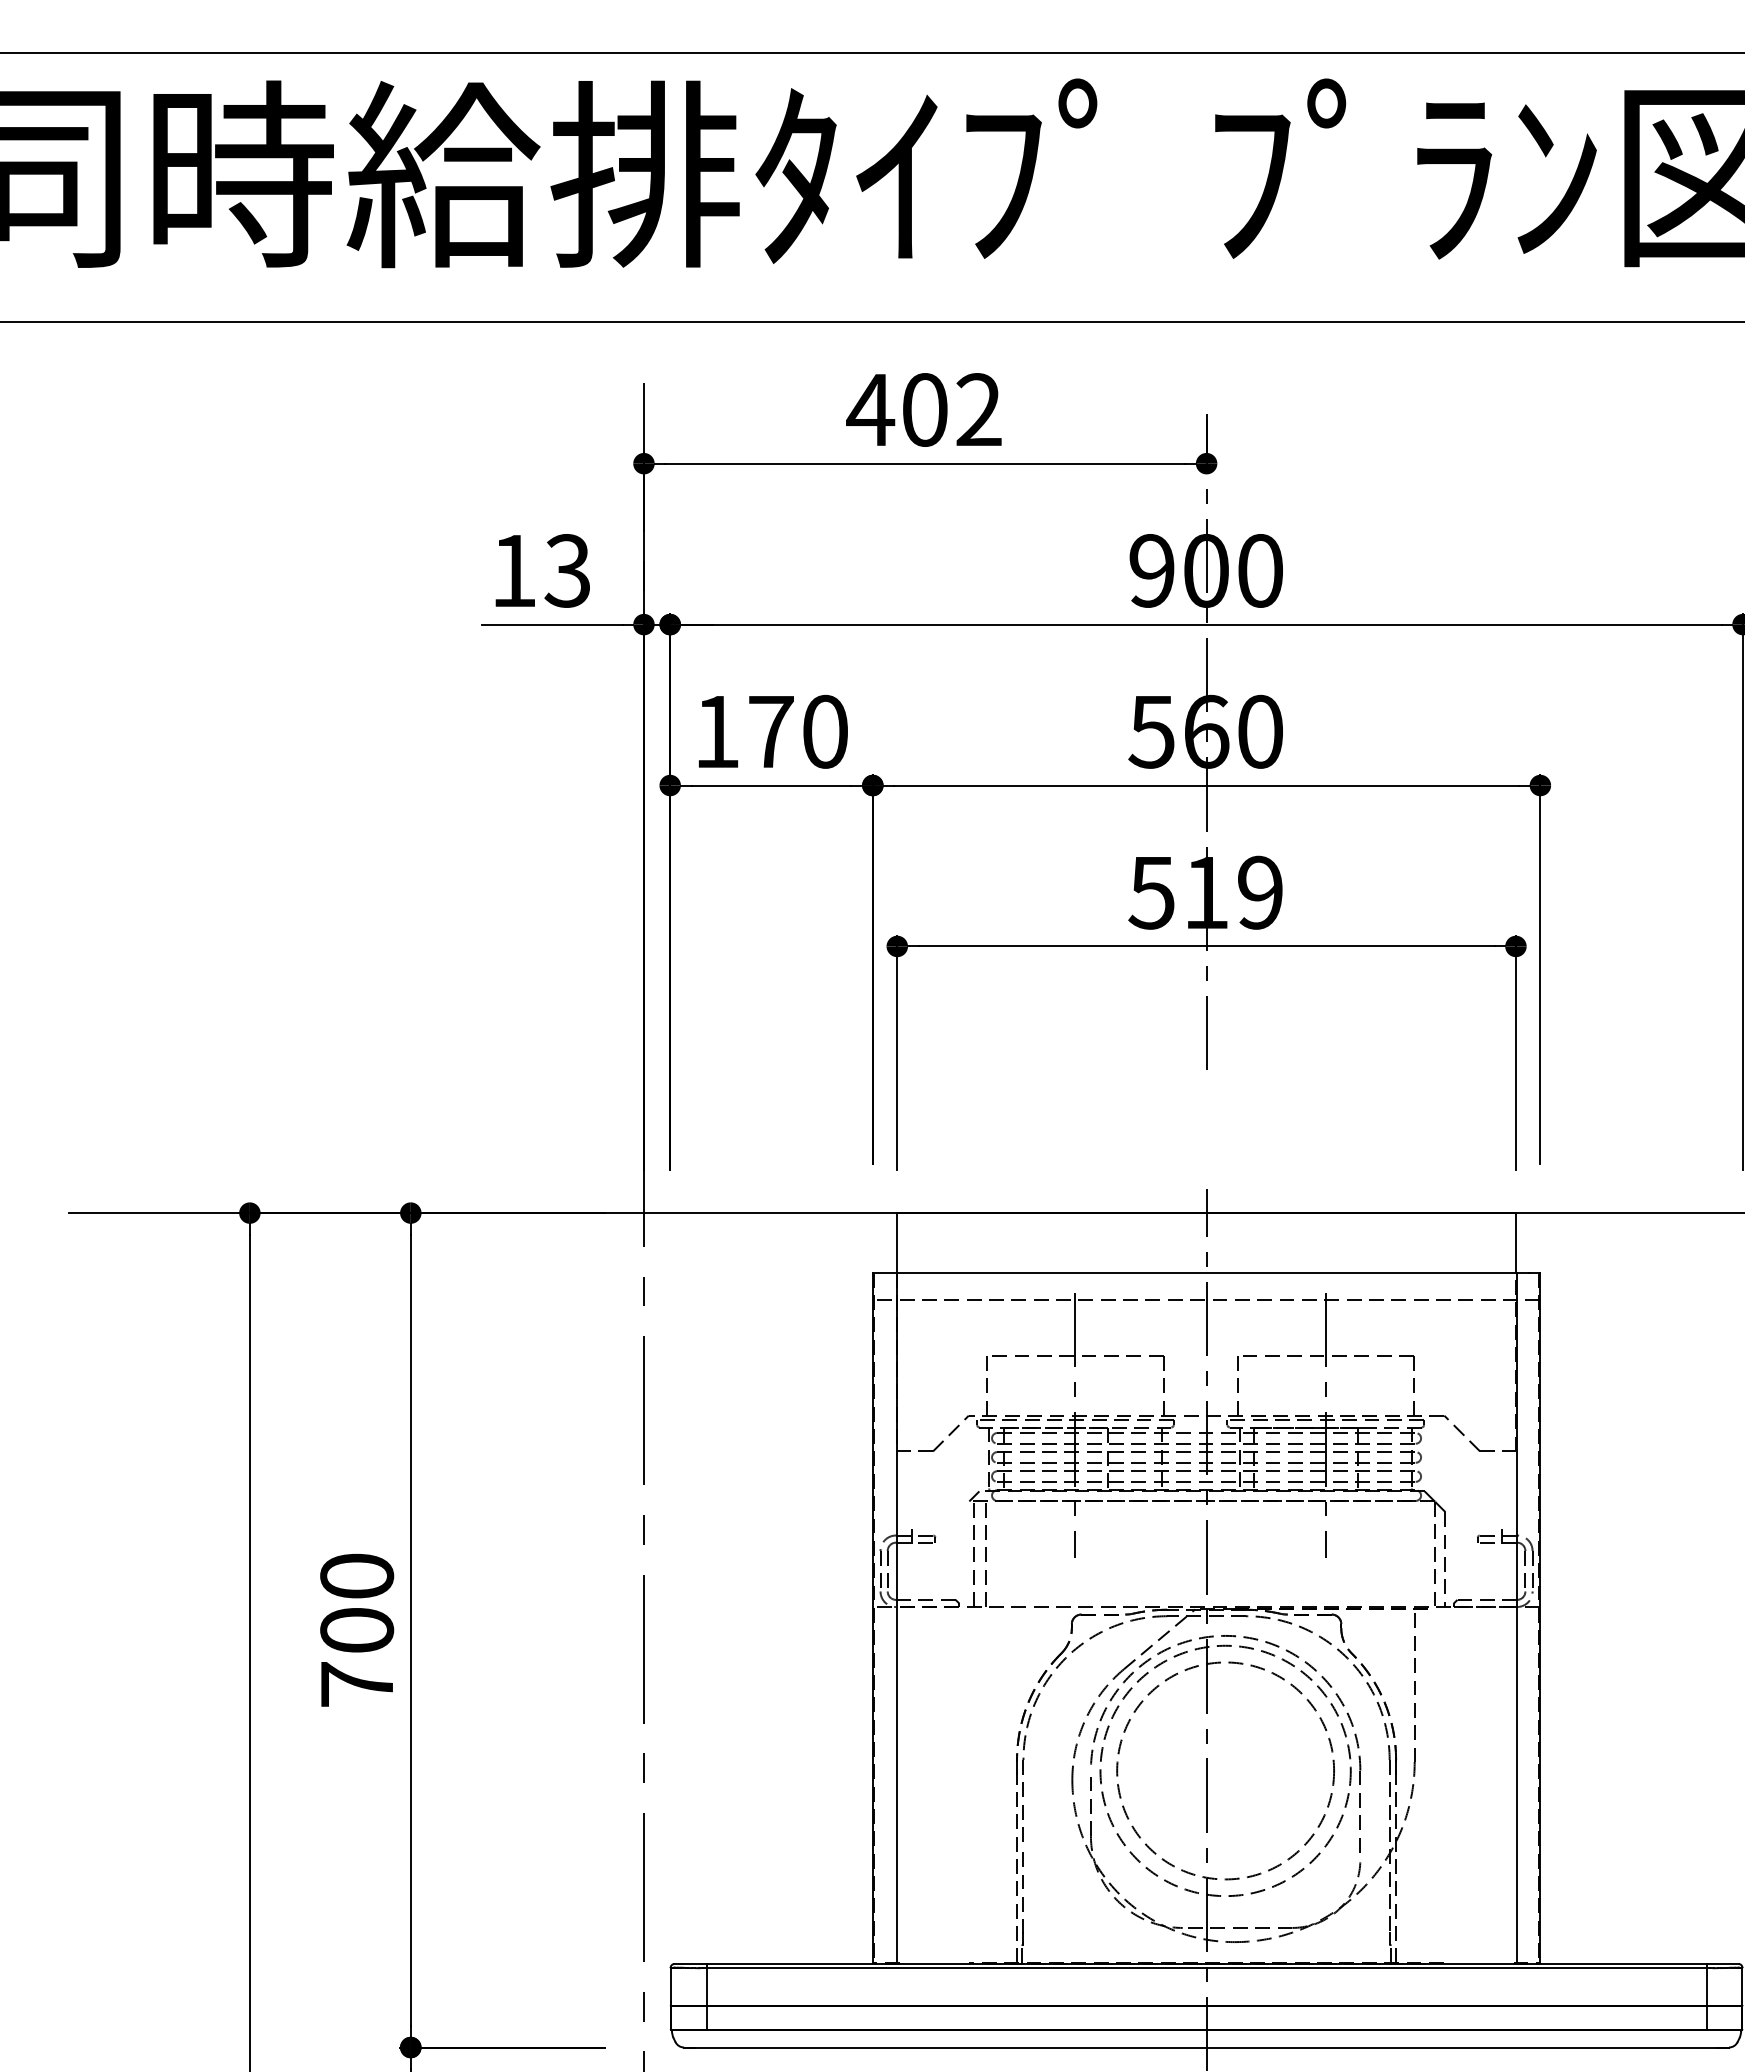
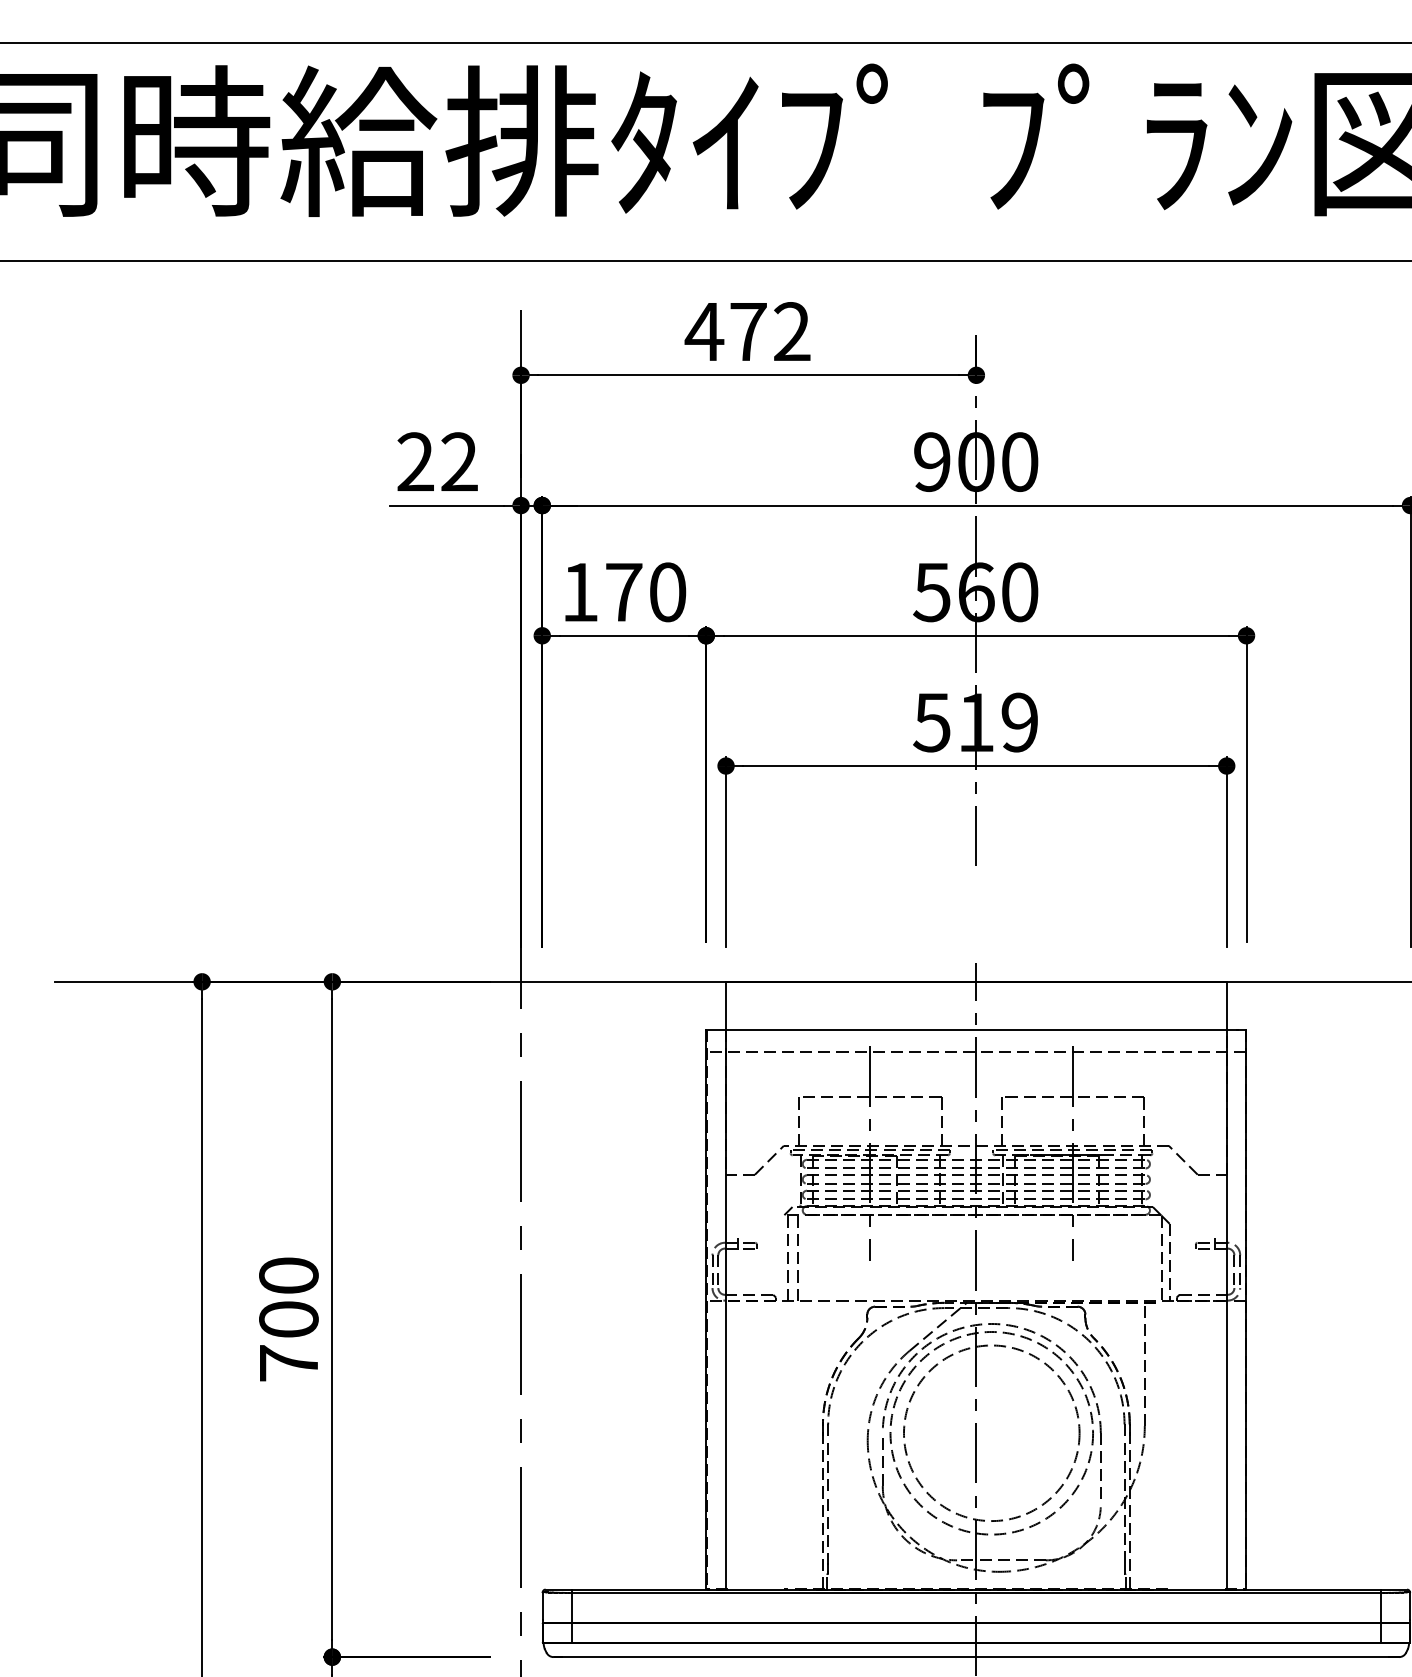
text: (925, 409) -> (748, 331), 402 -> 472
text: (540, 570) -> (437, 461), 13 -> 22

